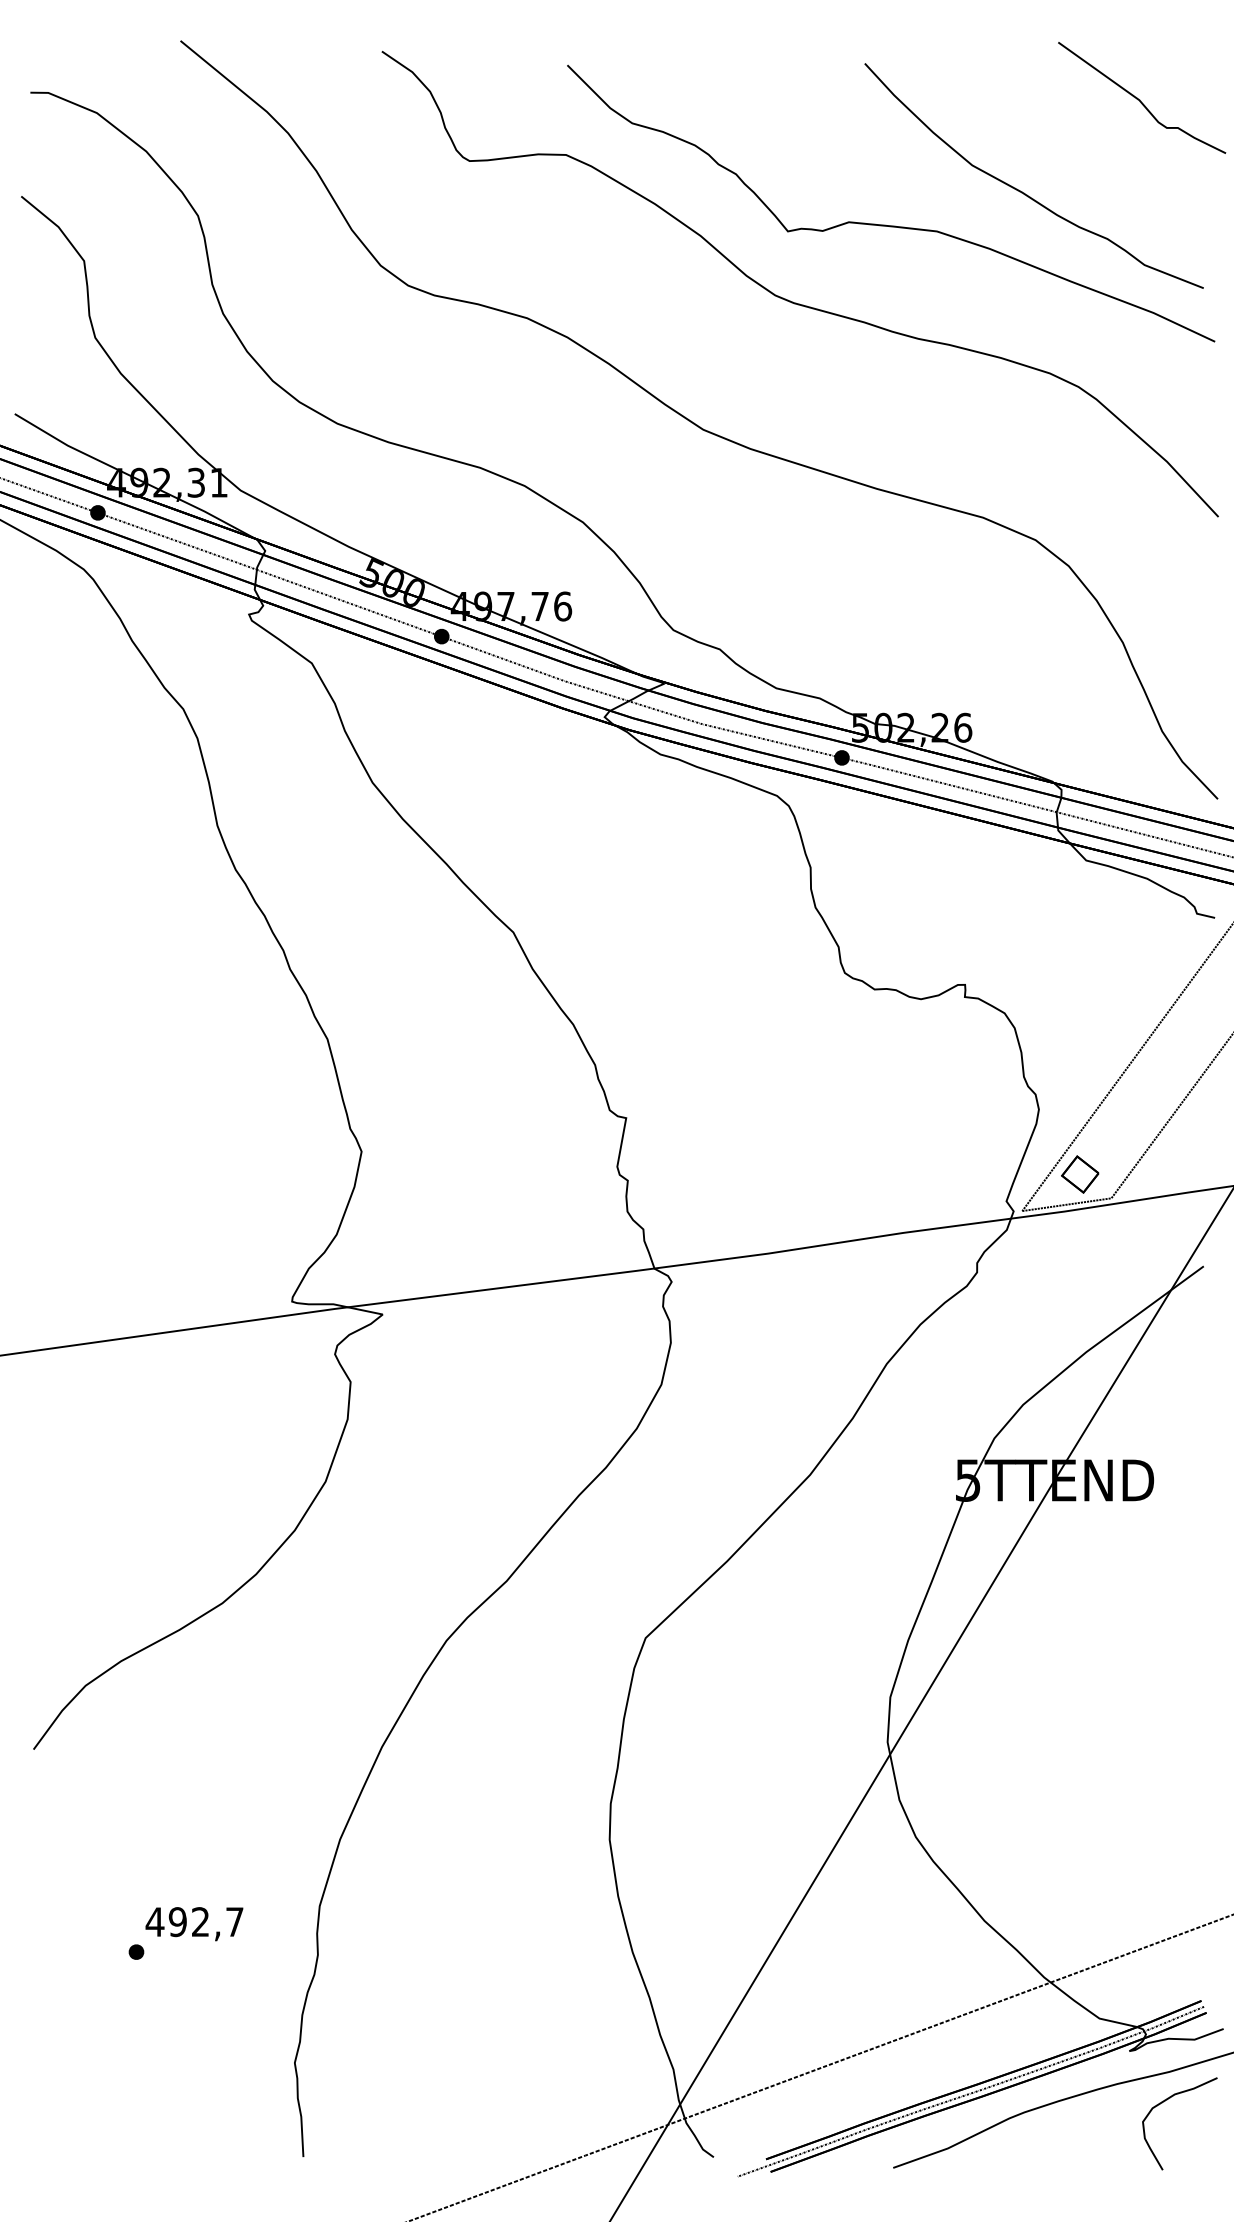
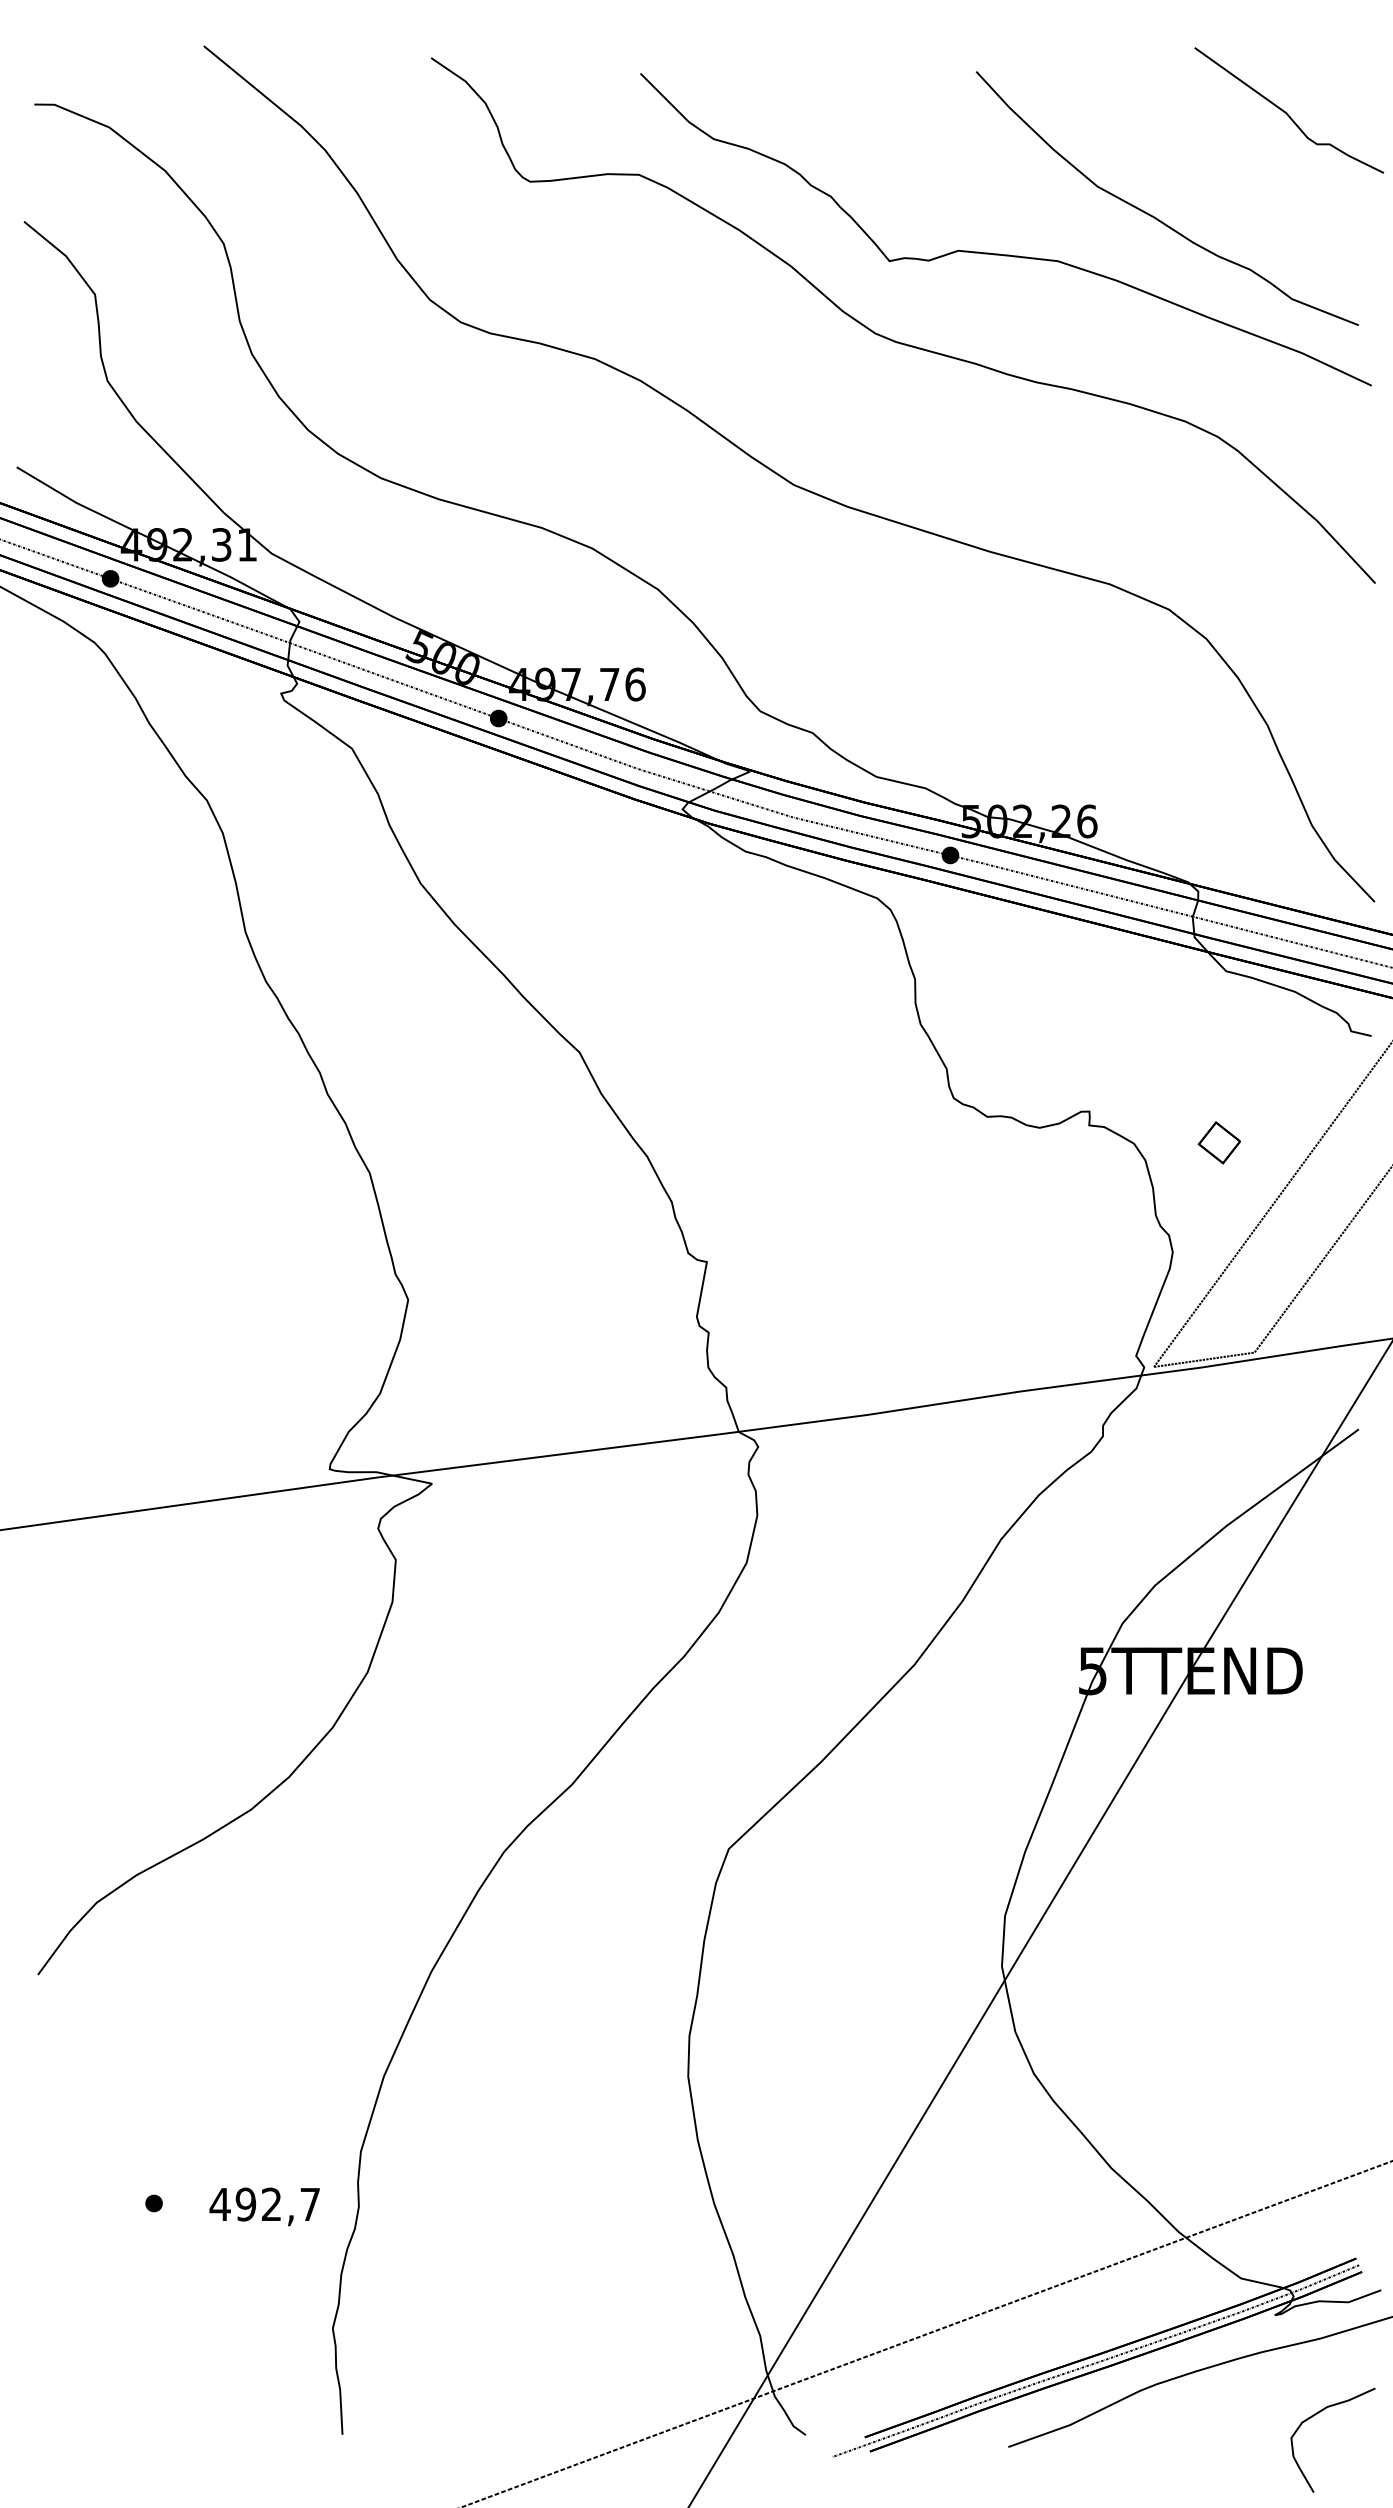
part: (1080, 1174) -> (1219, 1142), moved
text: (194, 1924) -> (264, 2207), moved
curve: (1167, 2100) -> (1319, 2413), moved

